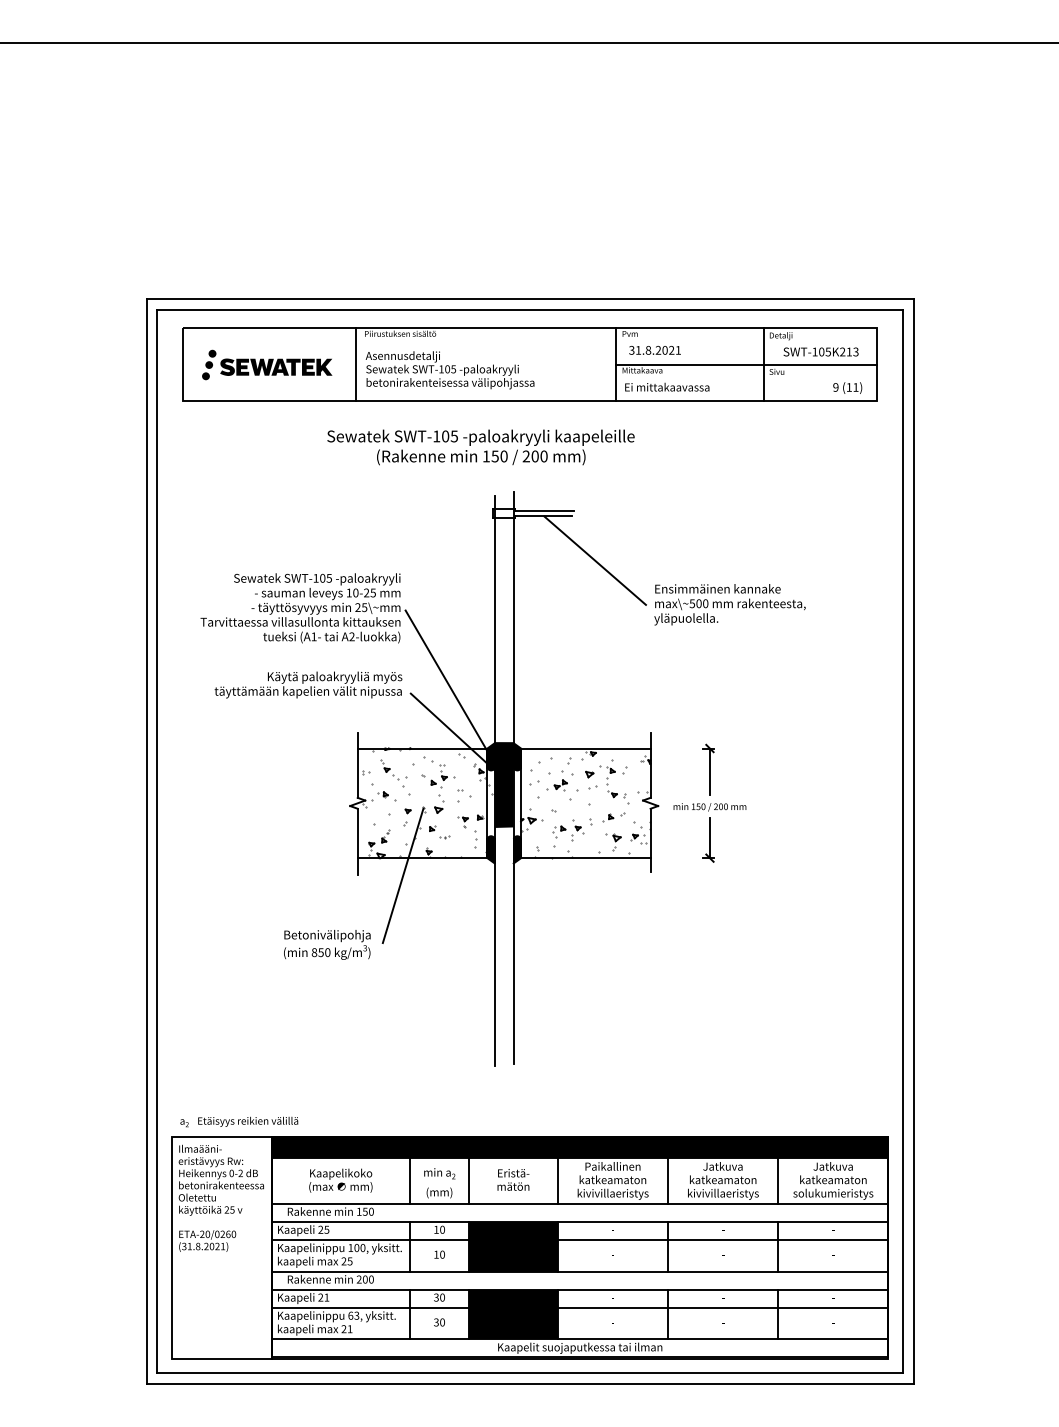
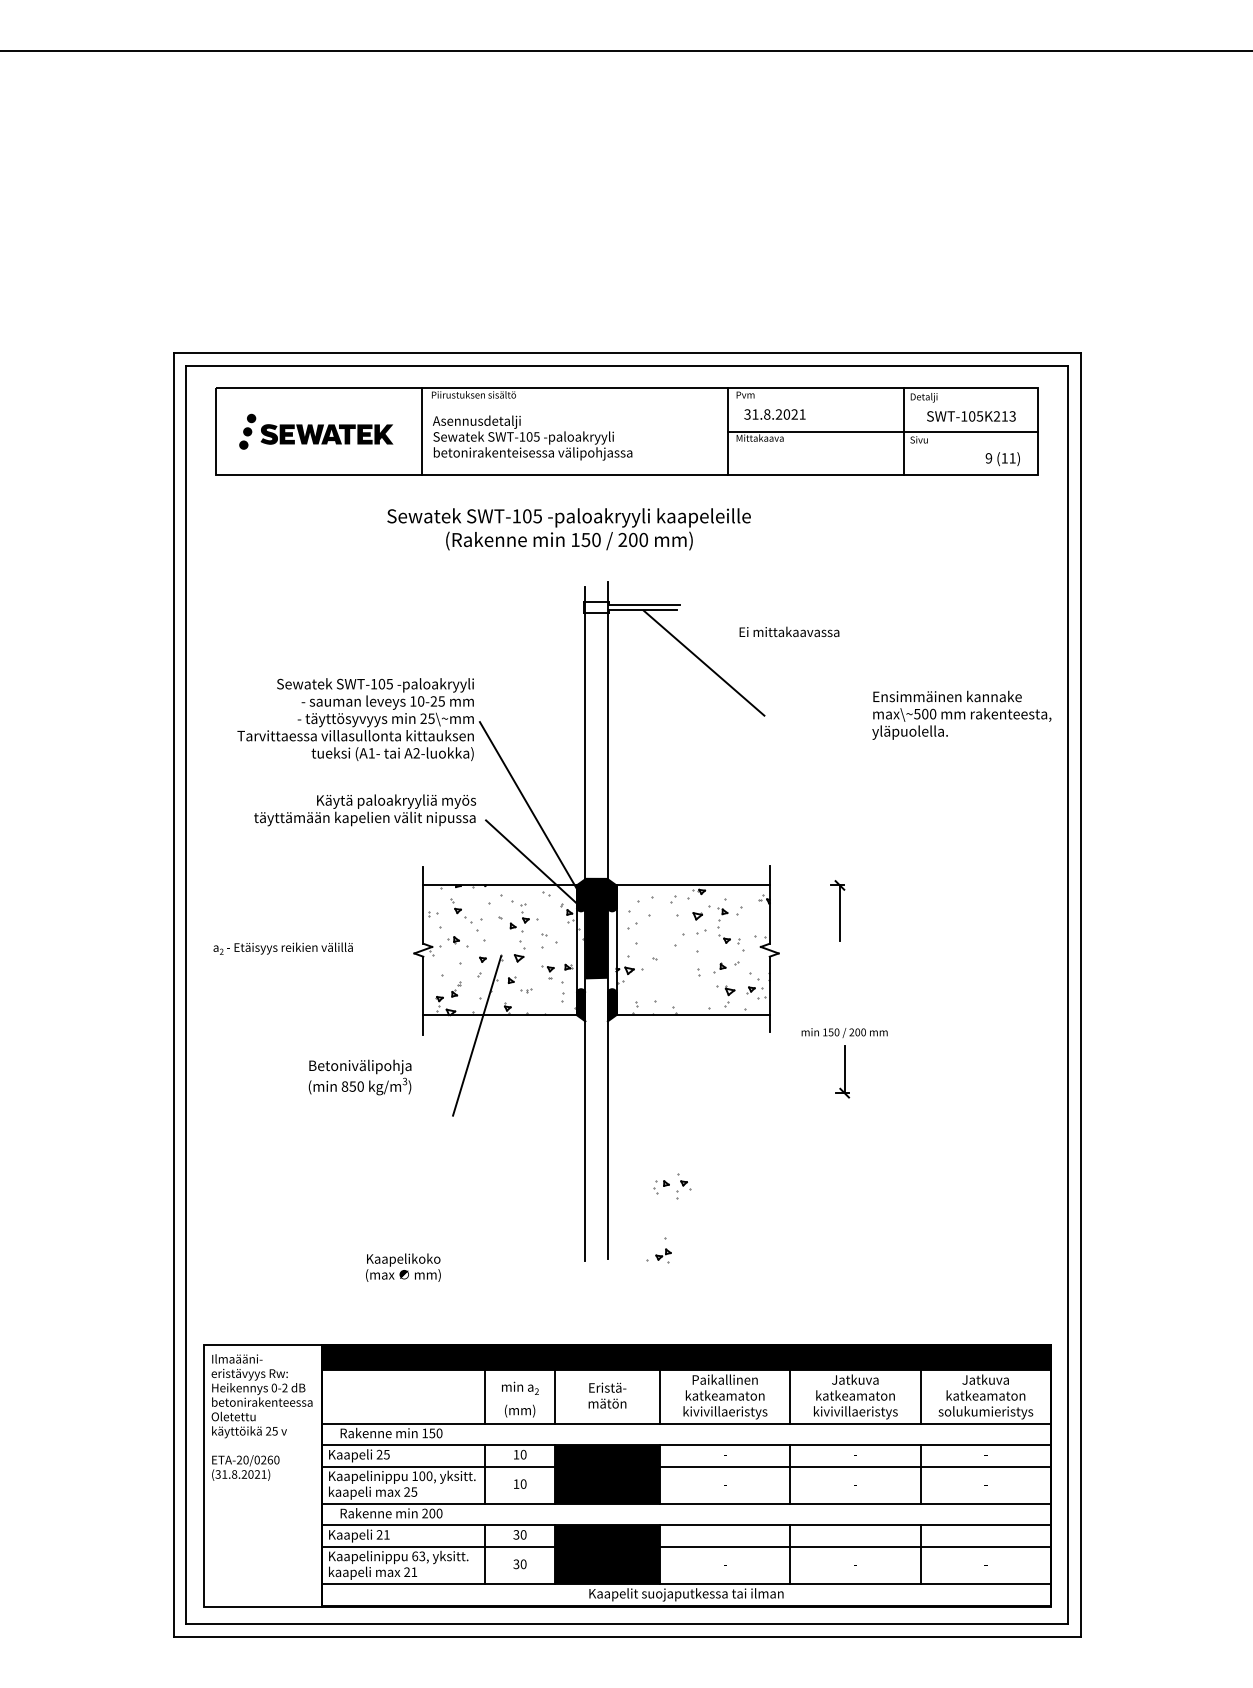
text: (667, 386) -> (789, 631), moved
text: (729, 604) -> (961, 715), moved
part: (556, 780) -> (658, 1249), moved
part: (568, 830) -> (672, 1185), moved
part: (709, 832) -> (844, 1062), moved
text: (327, 944) -> (360, 1077), moved
text: (239, 1121) -> (283, 948), moved
text: (340, 1180) -> (402, 1267), moved

